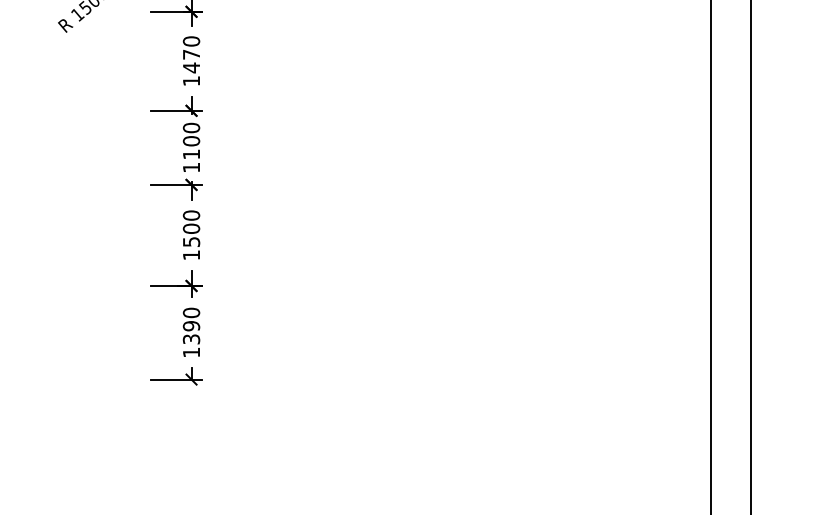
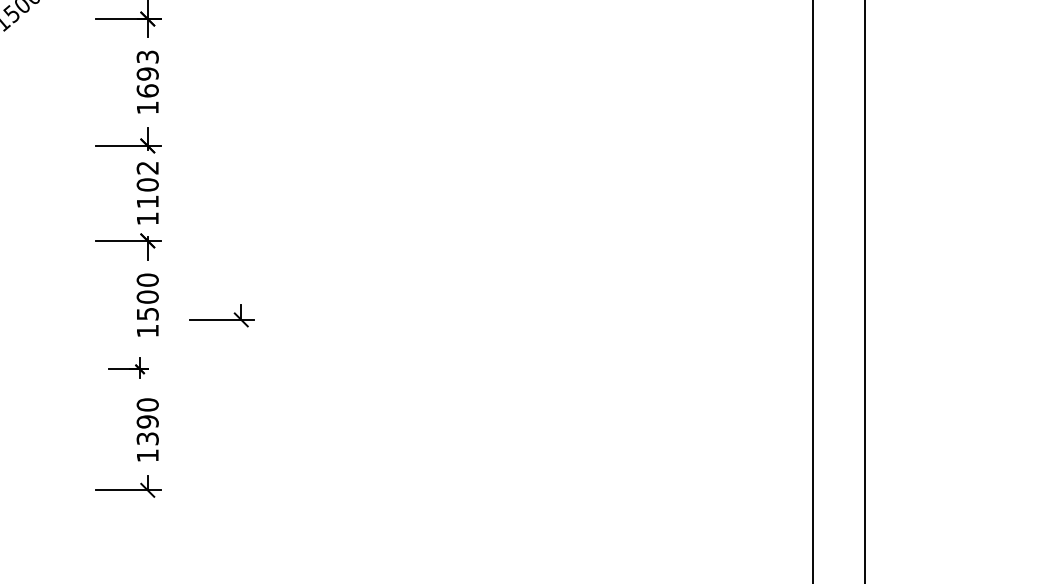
text: (191, 54) -> (147, 73), 1470 -> 1693
text: (191, 127) -> (147, 167), 1100 -> 1102
part: (249, 243) -> (222, 315), added
part: (176, 283) -> (128, 367), size x0.6

